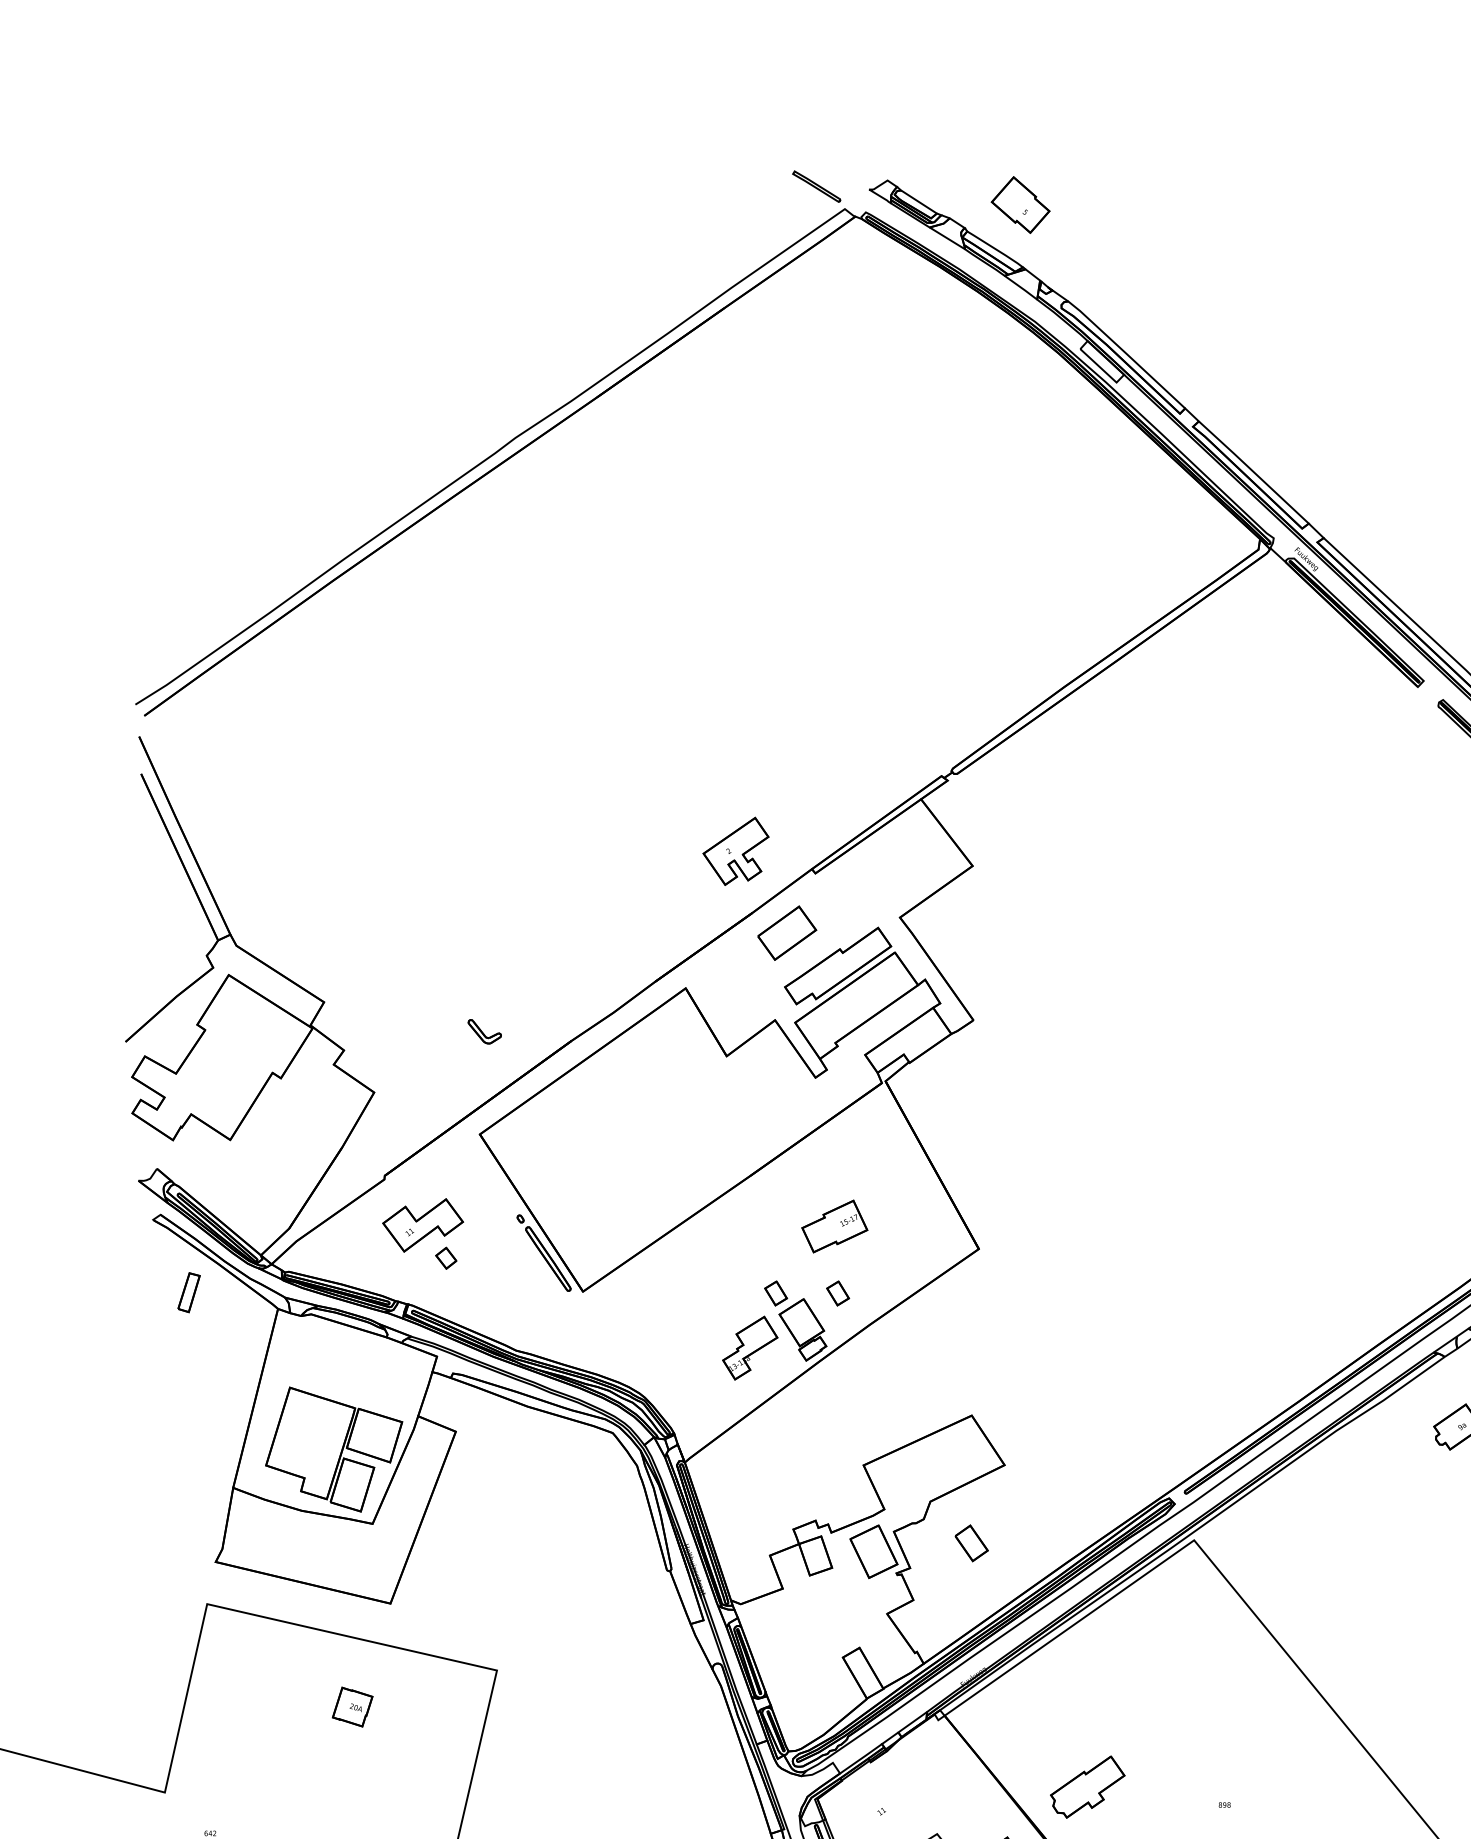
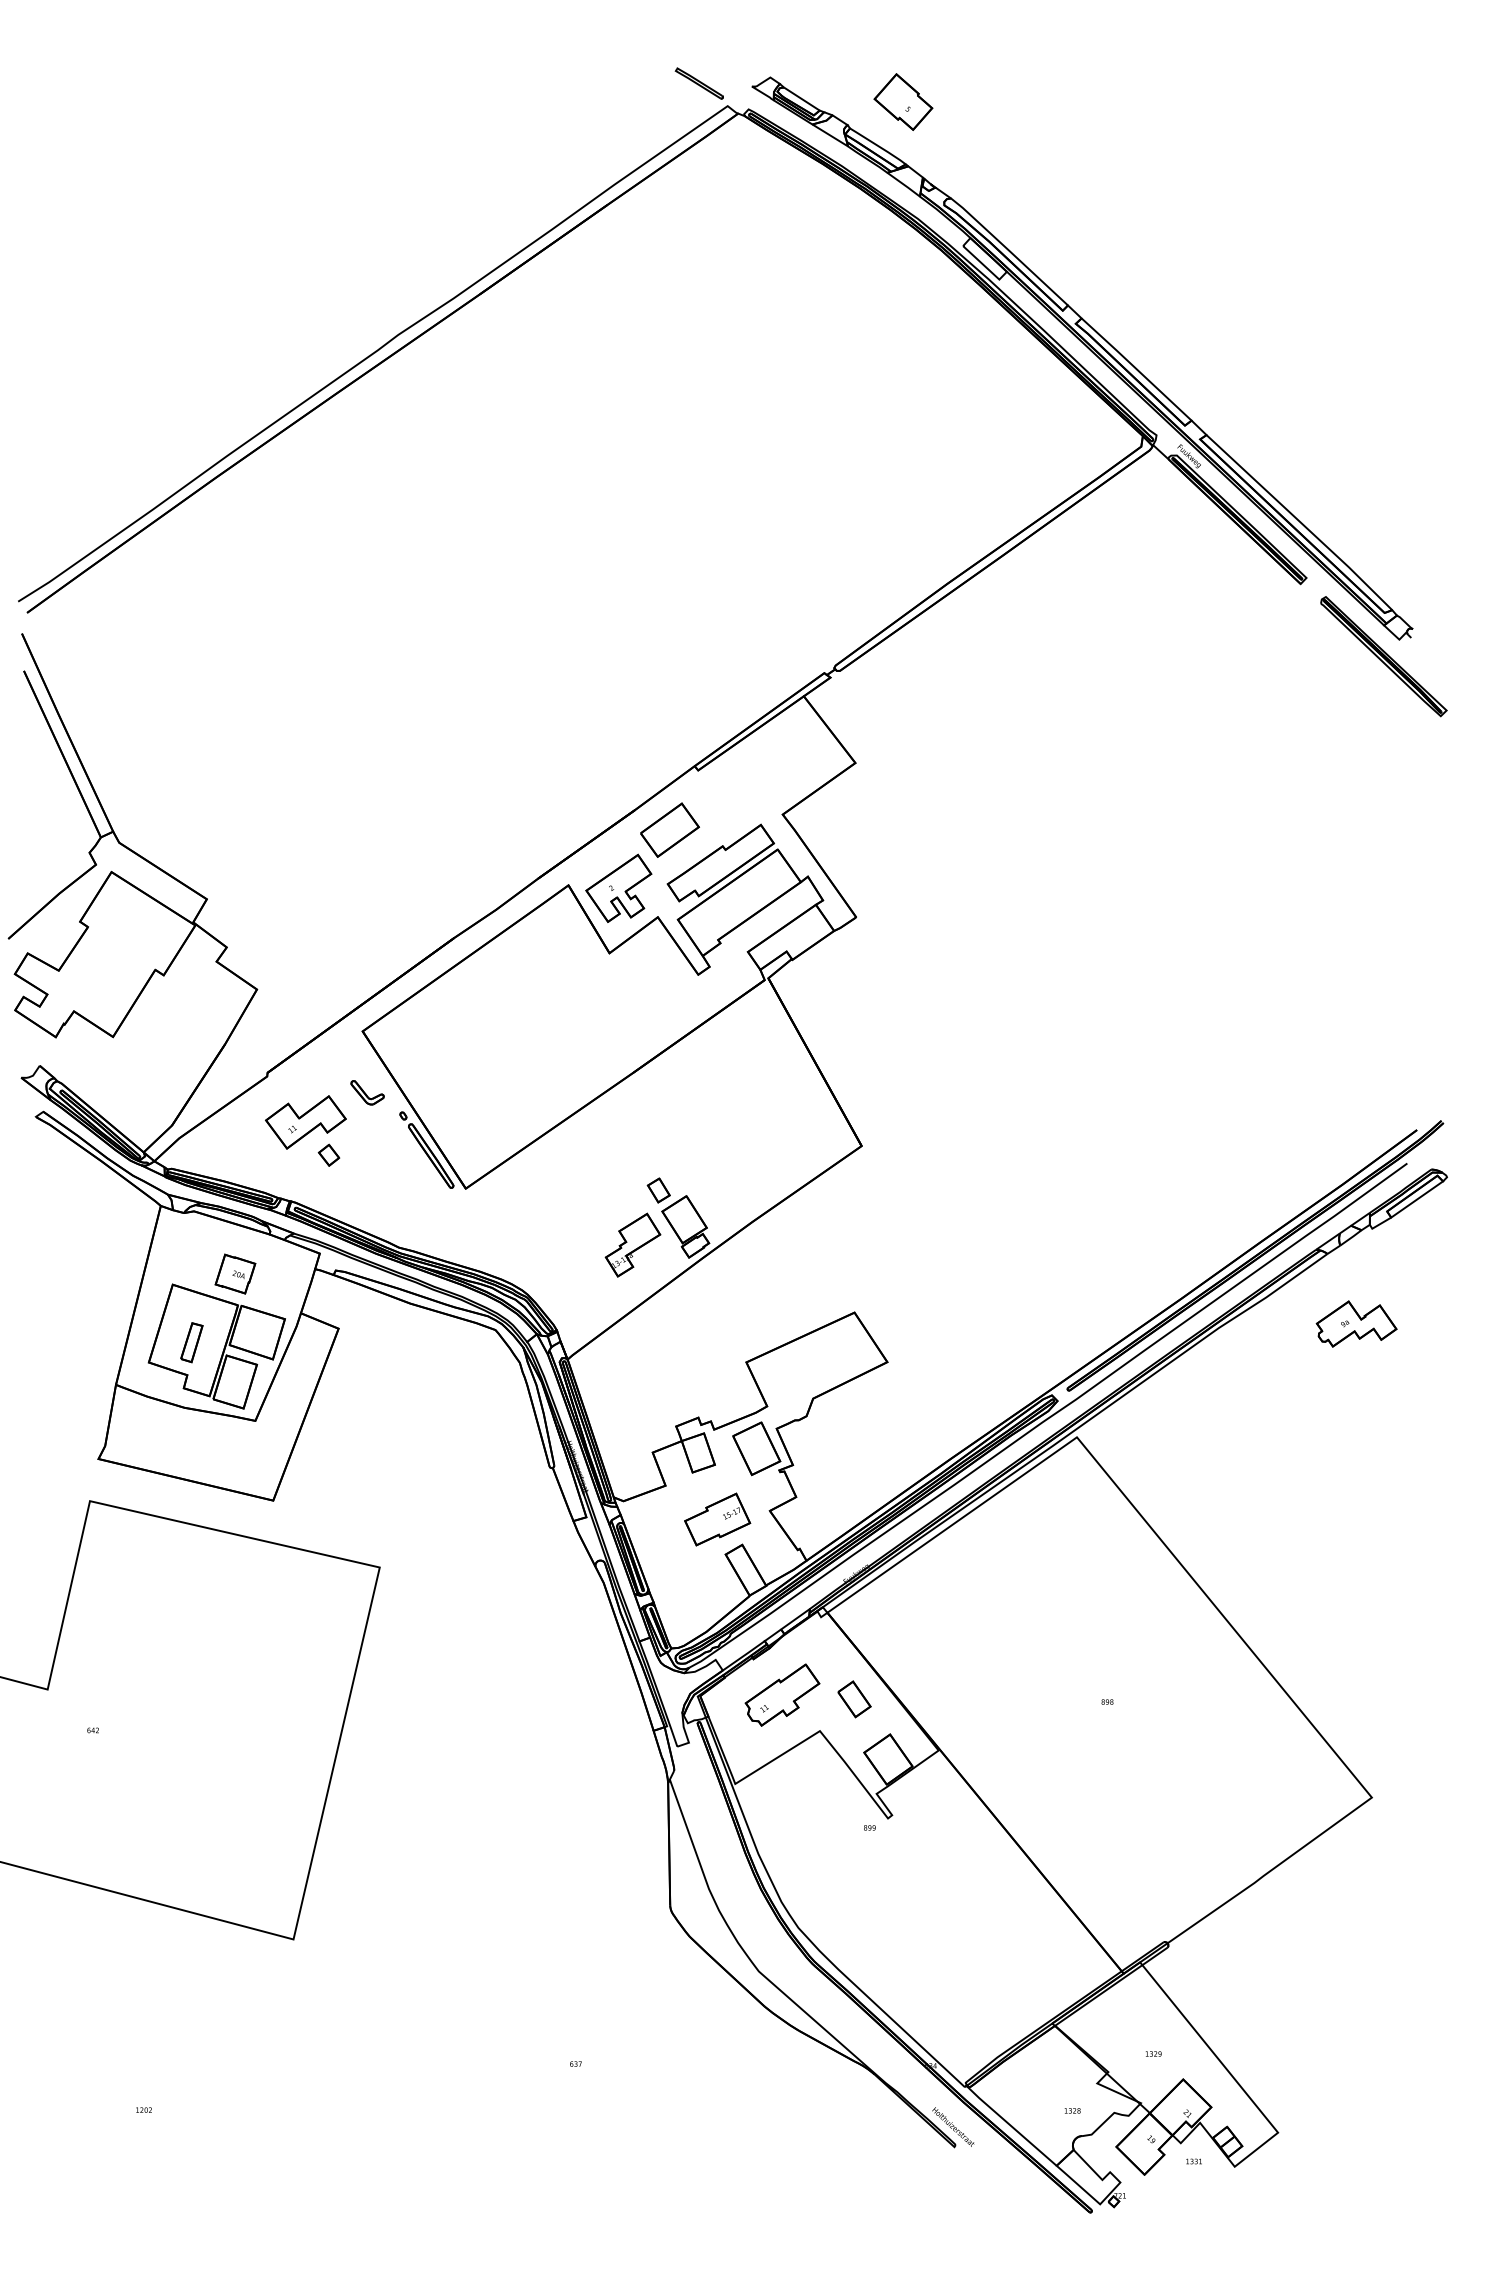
part: (735, 850) -> (618, 887), moved
part: (484, 1031) -> (367, 1092), moved
part: (834, 1226) -> (717, 1519), moved
part: (188, 1292) -> (191, 1342), moved
part: (837, 1293) -> (720, 1190), removed
part: (971, 1543) -> (854, 1699), moved
part: (352, 1706) -> (235, 1273), moved
part: (1087, 1786) -> (782, 1694), moved

